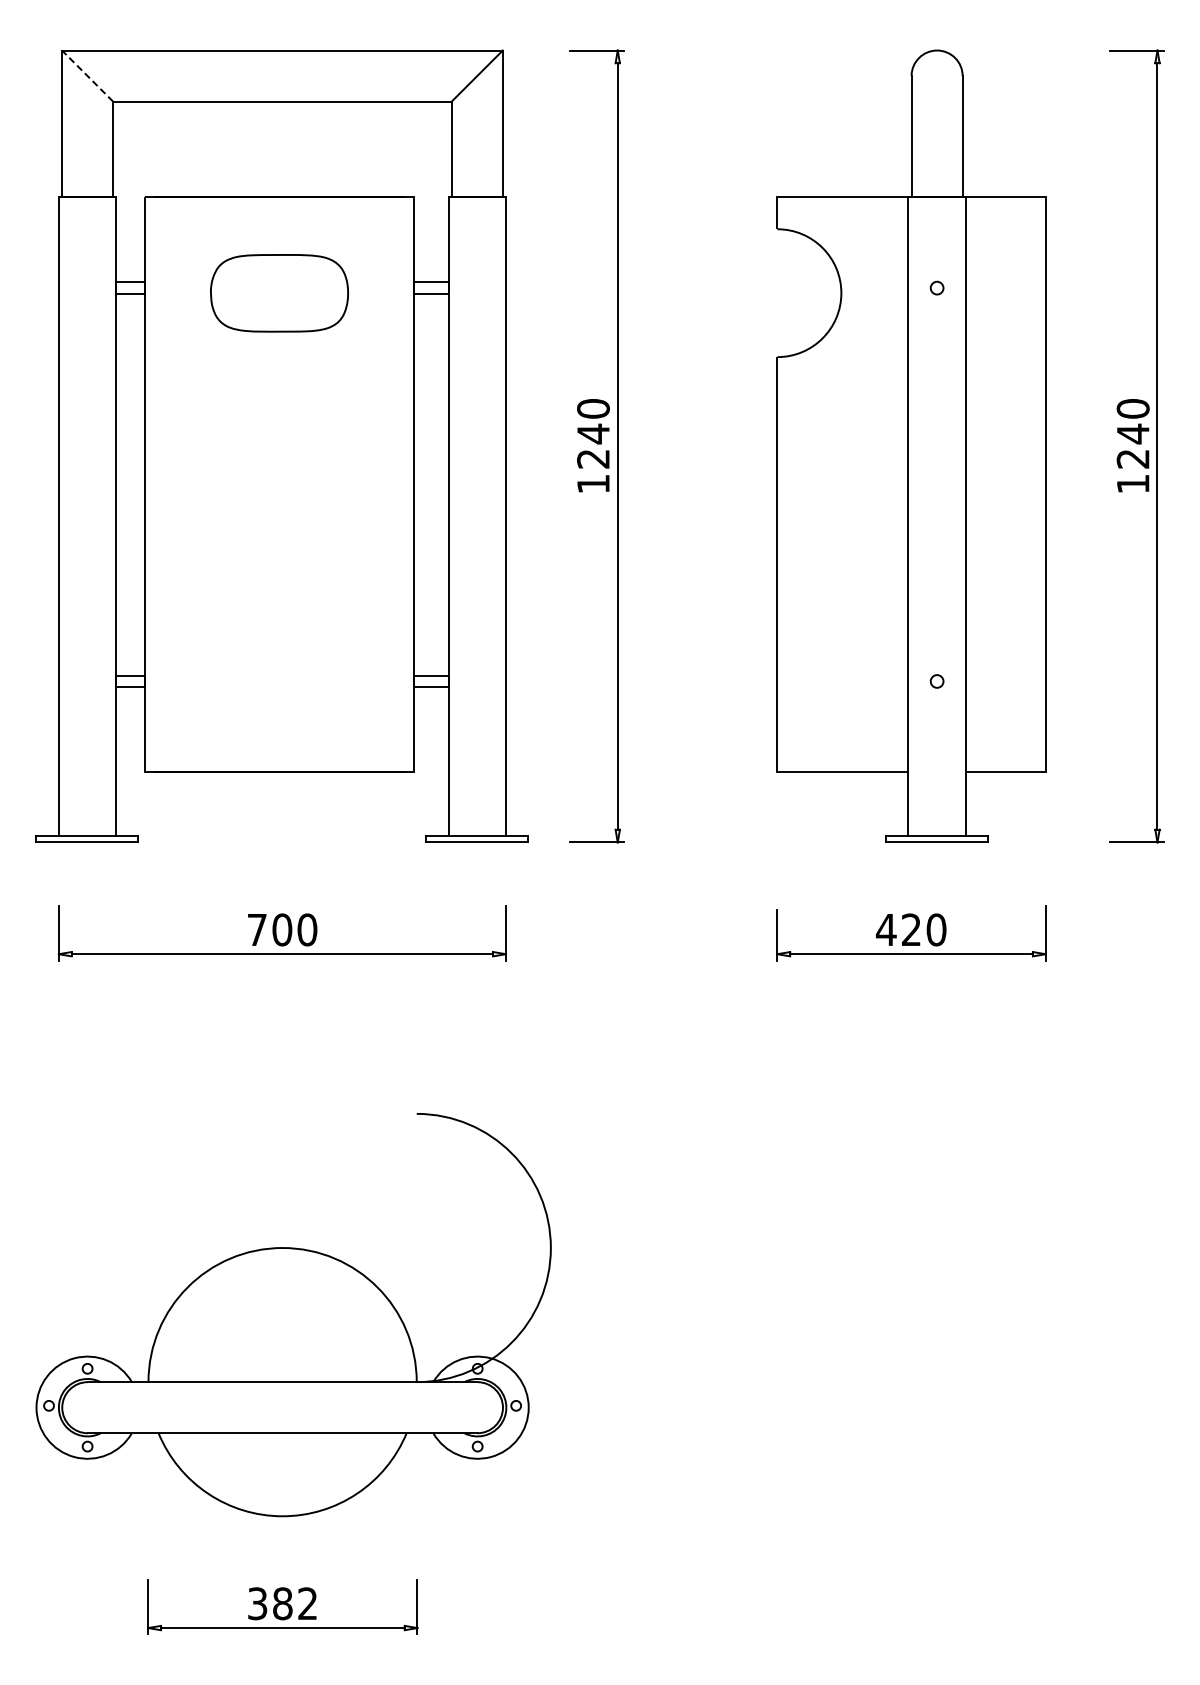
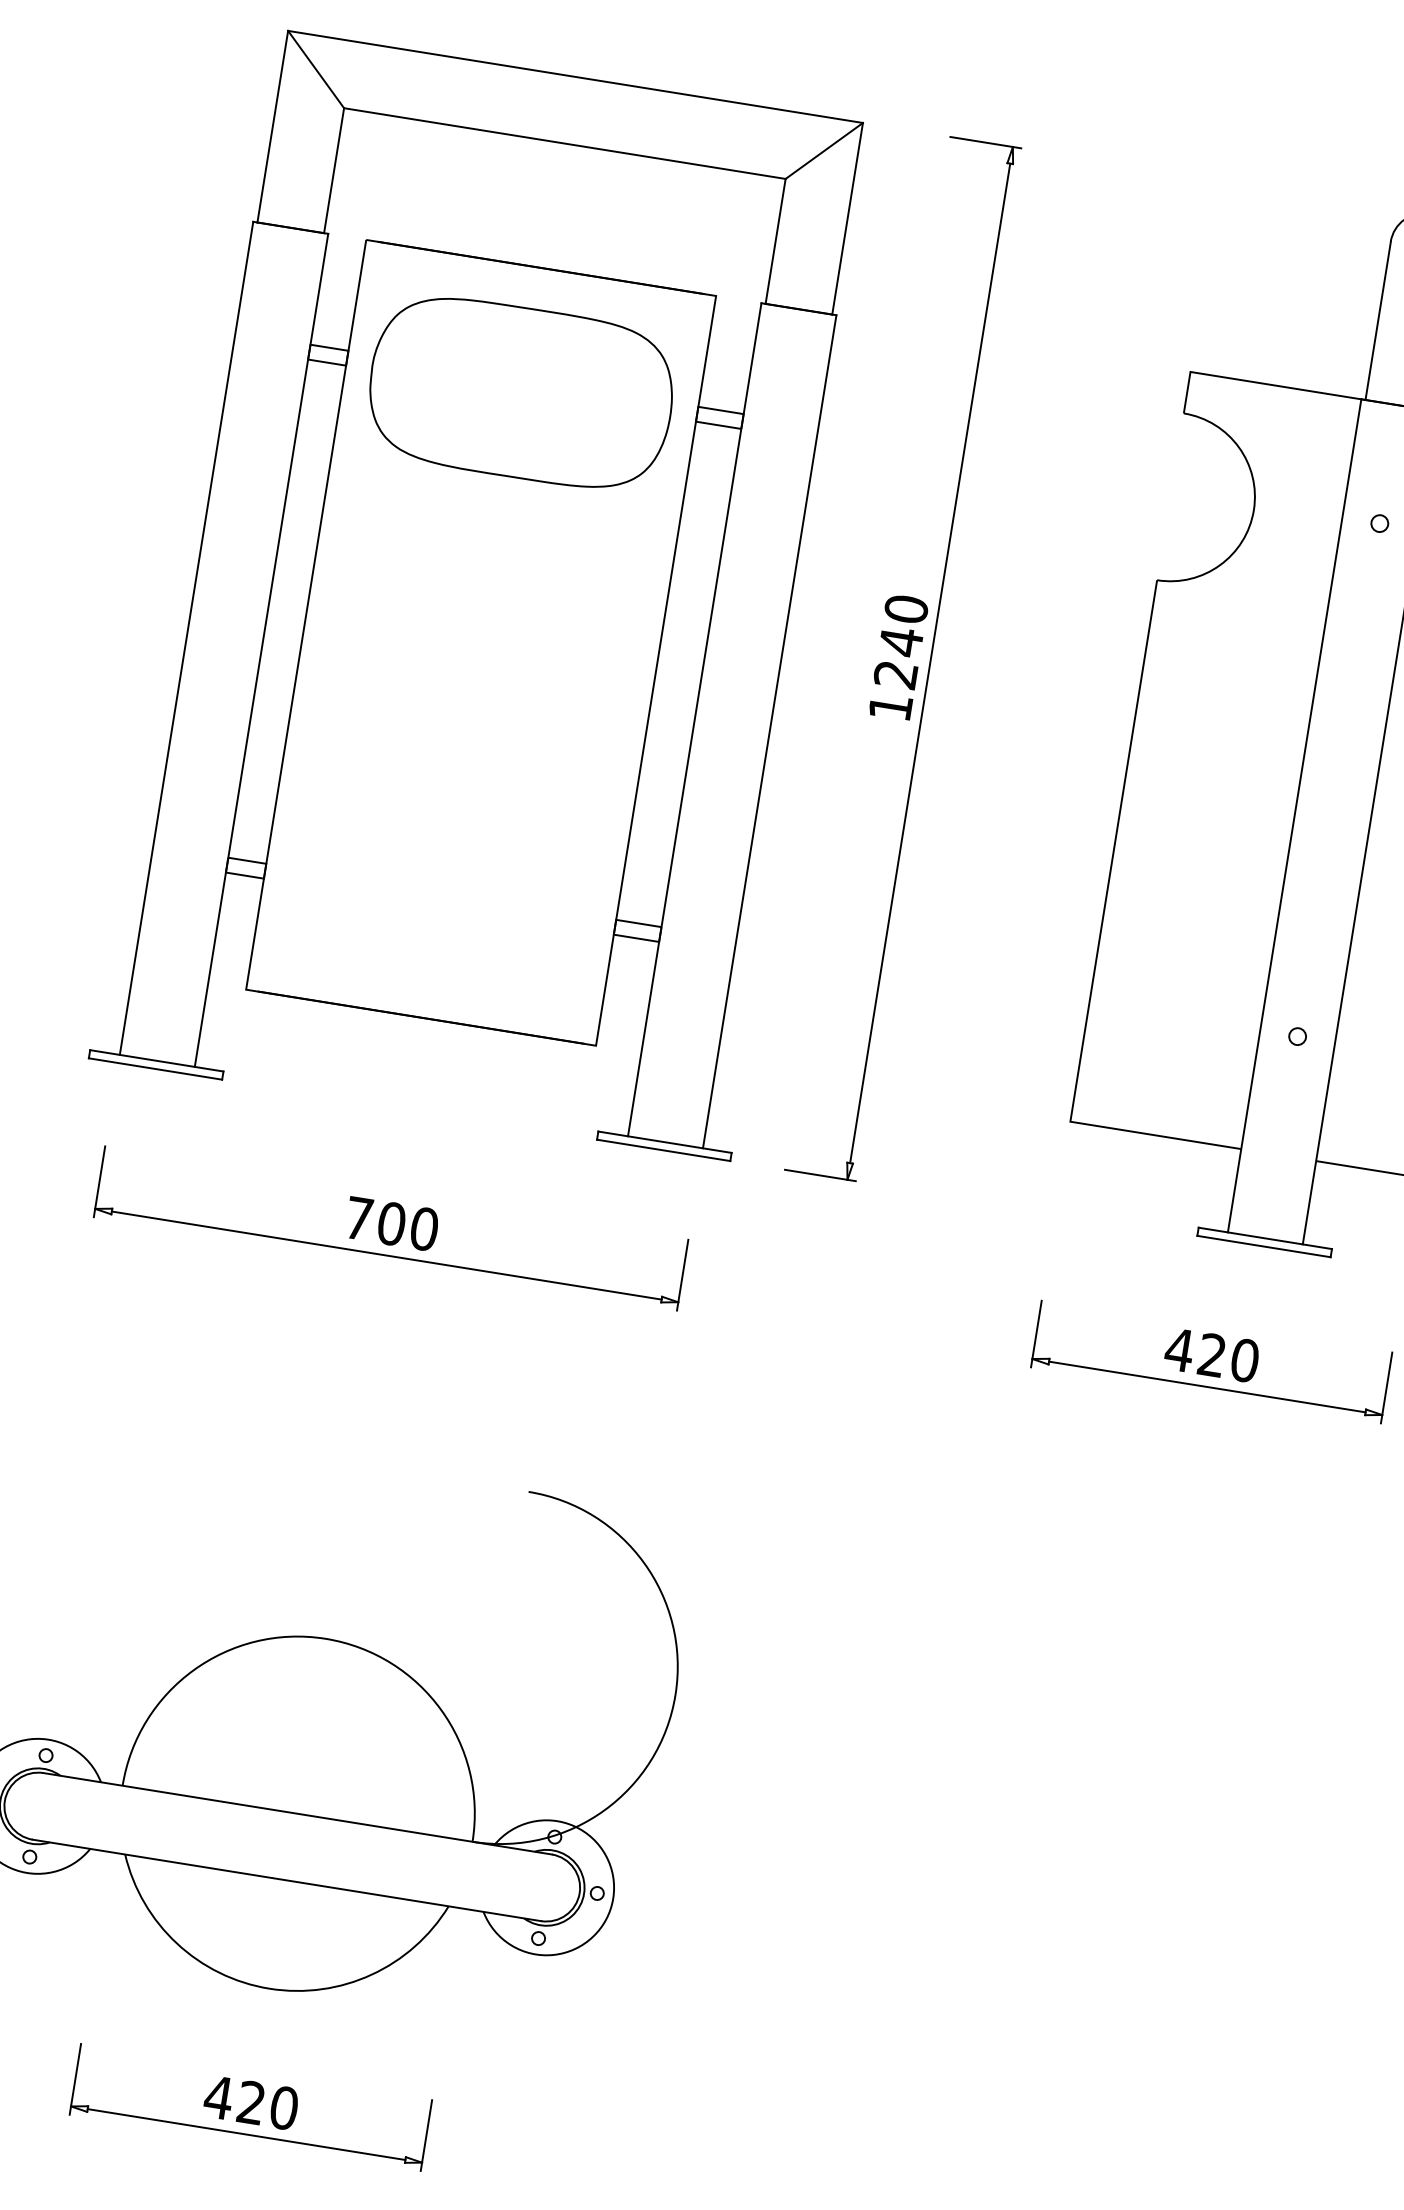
line: (87, 75) -> (316, 68), dashed -> solid
part: (279, 293) -> (520, 393), size x1.67
text: (282, 1603) -> (251, 2102), 382 -> 420

